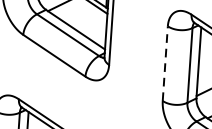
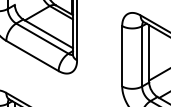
line: (165, 62) -> (122, 55), dashed -> solid

